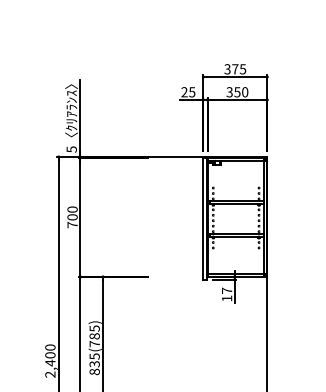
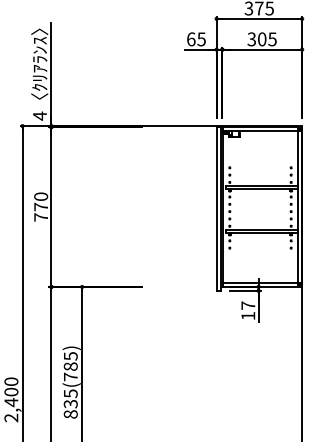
text: (184, 92) -> (191, 39), 25 -> 65
text: (241, 92) -> (267, 39), 350 -> 305
text: (71, 149) -> (39, 116), 5 -> 4
text: (72, 217) -> (41, 207), 700 -> 770

